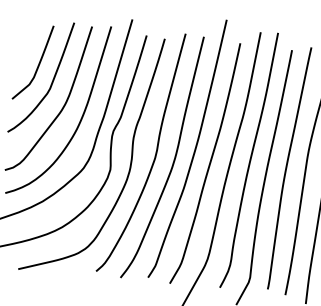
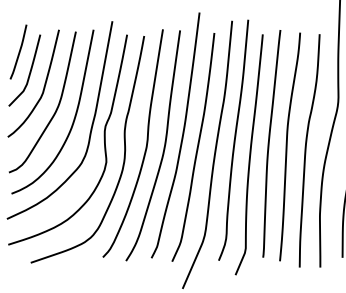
curve: (28, 41) -> (18, 51), added

